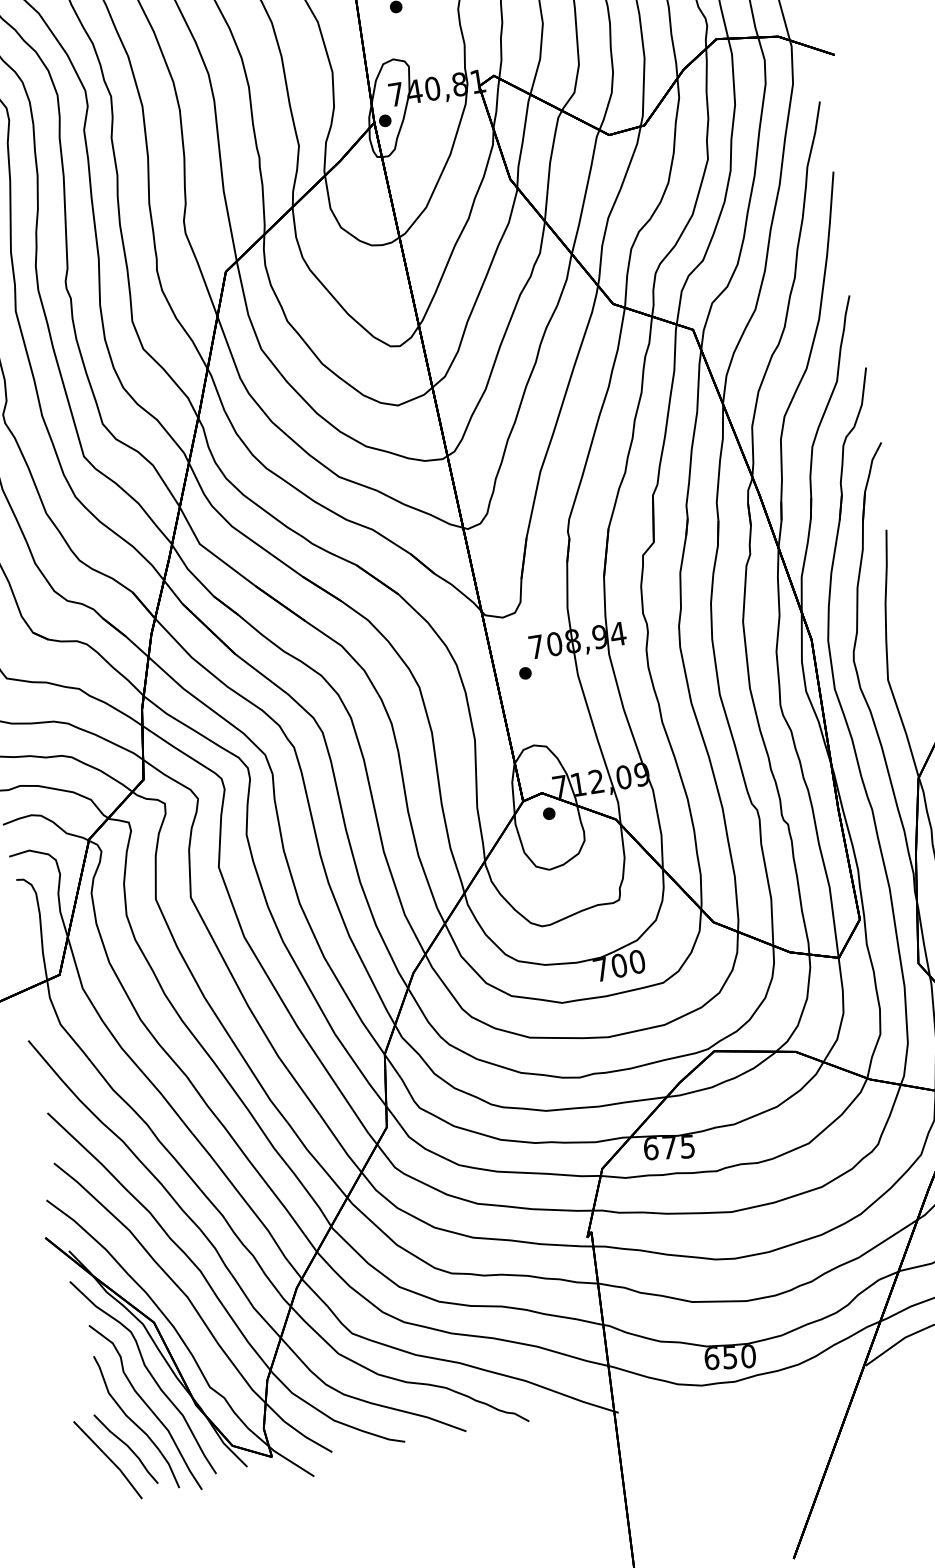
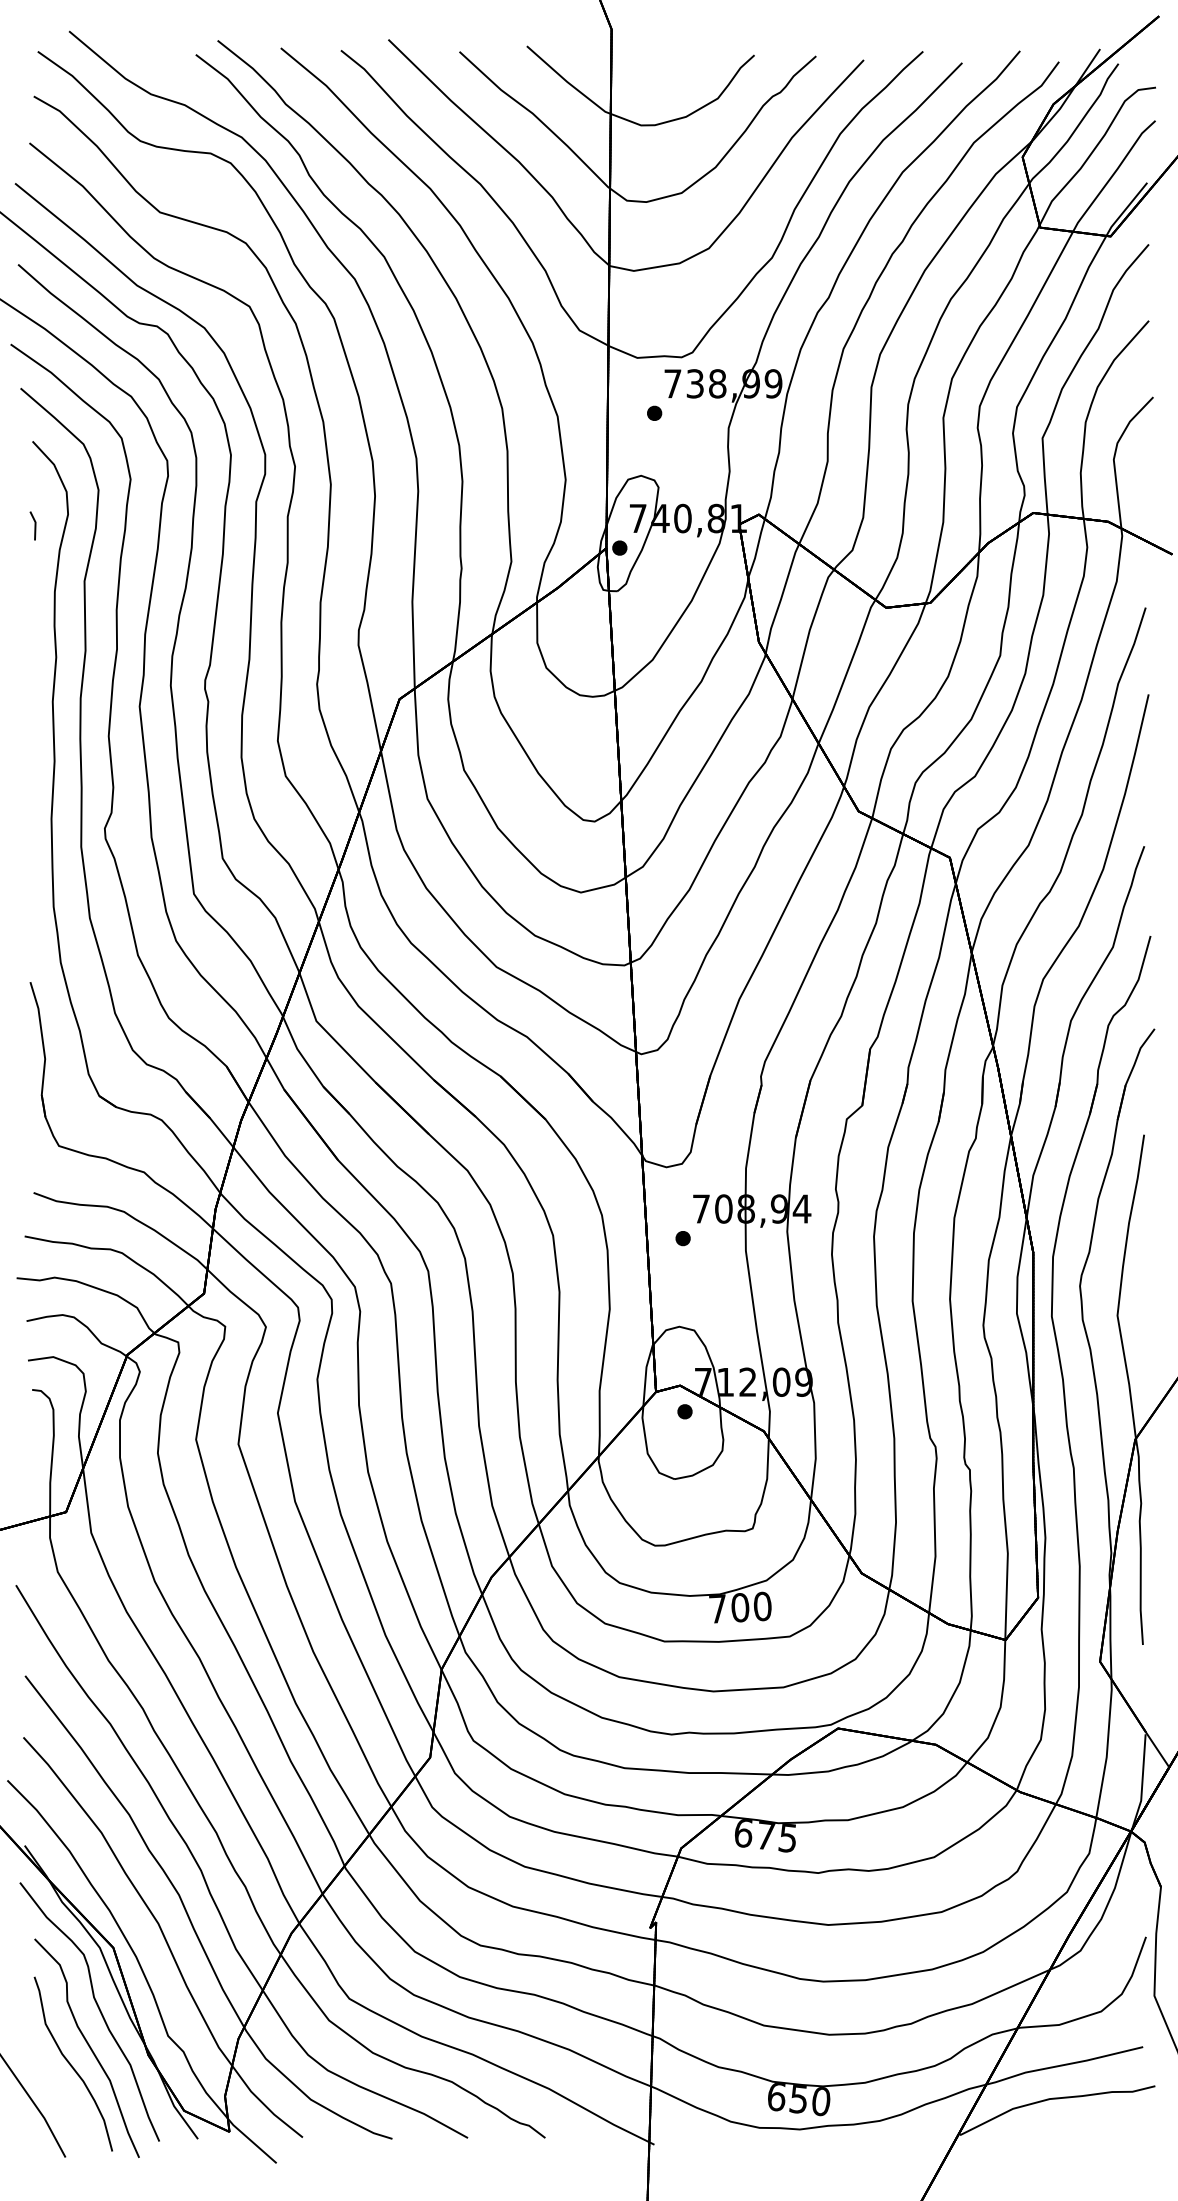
part: (125, 1449) -> (55, 2094), removed

